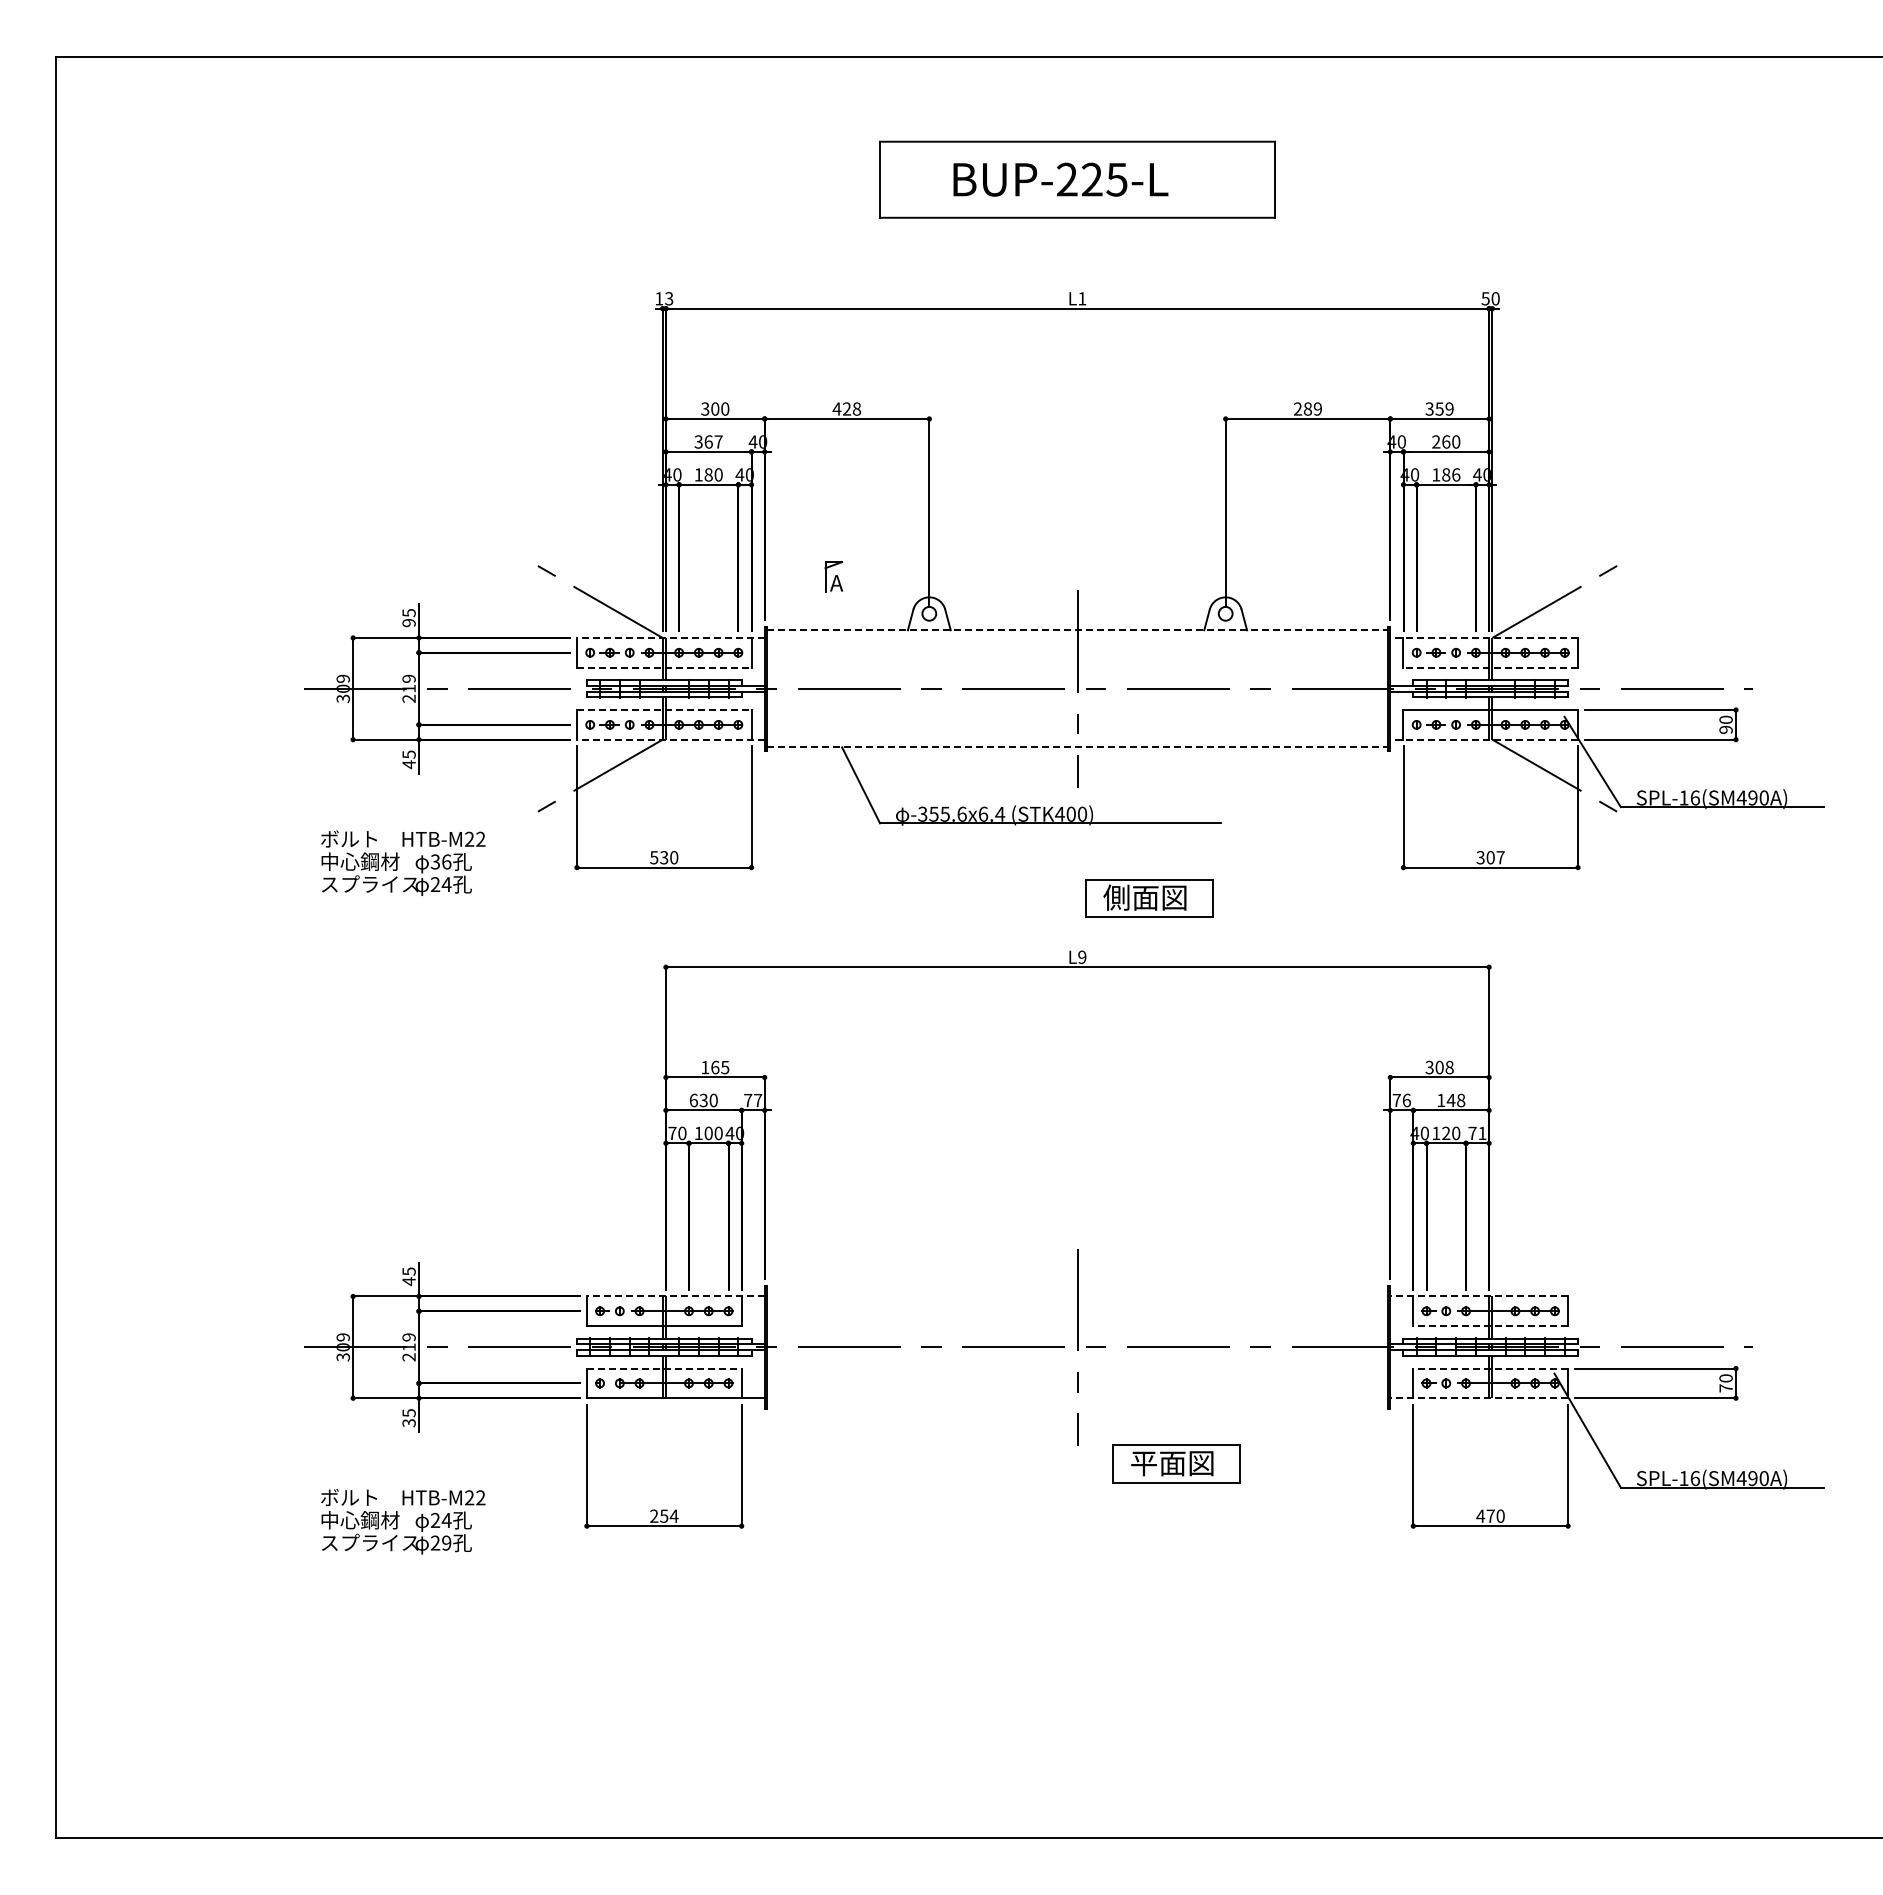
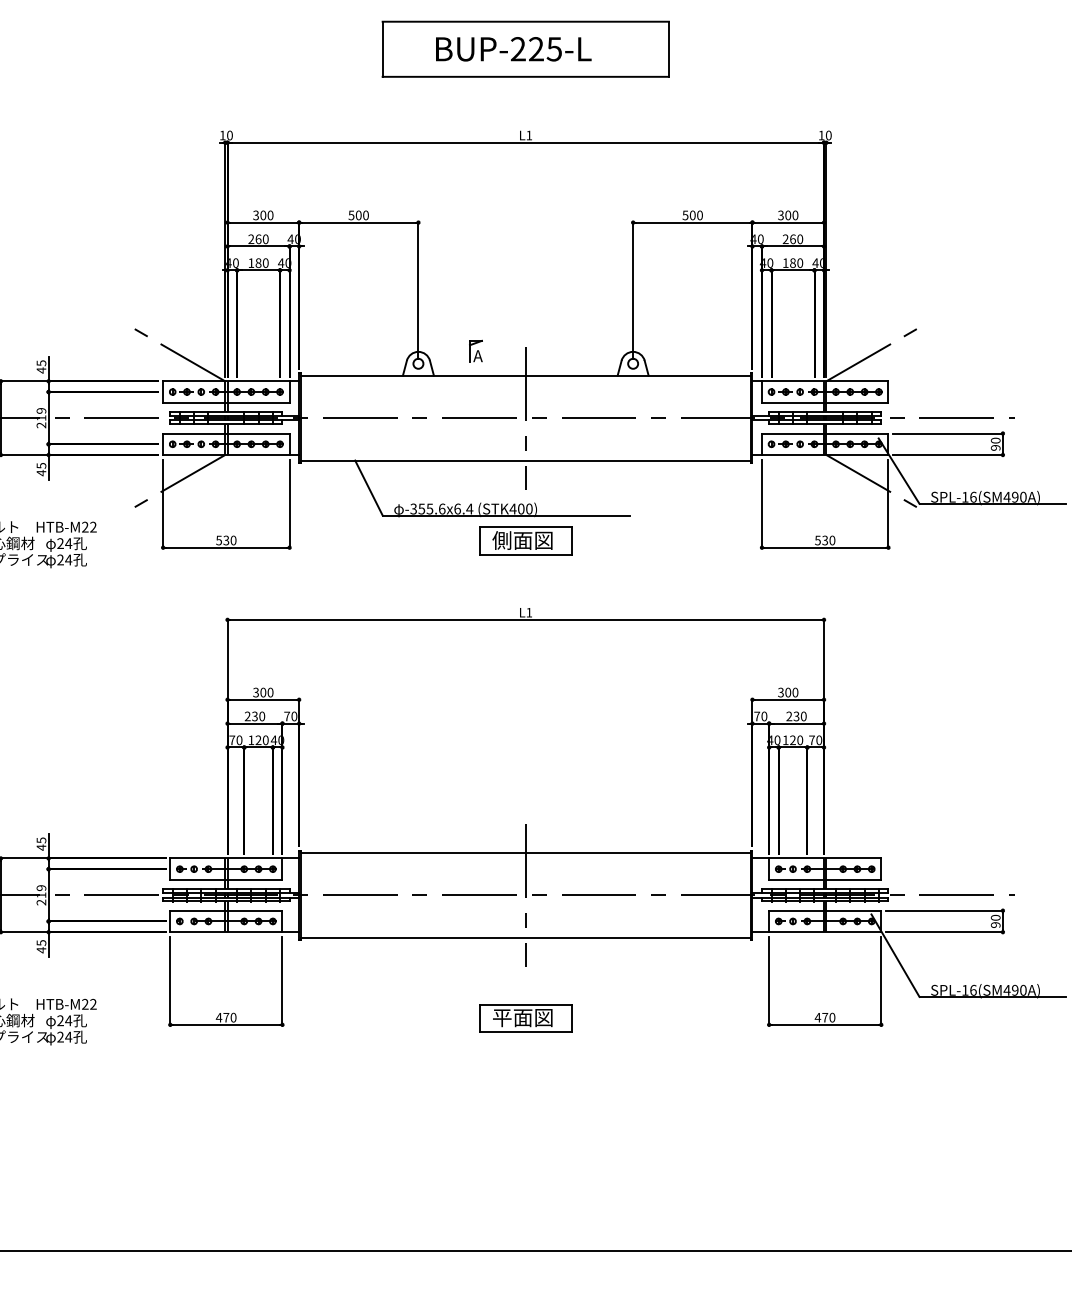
text: (669, 298) -> (230, 135), 13 -> 10
text: (1485, 298) -> (821, 135), 50 -> 10
text: (846, 408) -> (358, 215), 428 -> 500
text: (1307, 408) -> (692, 215), 289 -> 500
text: (1444, 408) -> (791, 215), 359 -> 300
text: (708, 441) -> (258, 238), 367 -> 260
text: (1456, 474) -> (800, 262), 186 -> 180
part: (833, 576) -> (475, 351), moved
text: (408, 622) -> (41, 370), 95 -> 45
line: (1077, 630) -> (525, 375), dashed -> solid
line: (670, 637) -> (230, 380), dashed -> solid
line: (1484, 637) -> (820, 380), dashed -> solid
line: (664, 667) -> (226, 402), dashed -> solid
line: (1490, 667) -> (825, 402), dashed -> solid
line: (664, 710) -> (226, 433), dashed -> solid
line: (670, 739) -> (230, 454), dashed -> solid
line: (1484, 739) -> (820, 454), dashed -> solid
line: (1077, 747) -> (525, 460), dashed -> solid
text: (1490, 857) -> (825, 540), 307 -> 530
text: (440, 861) -> (64, 543), 36 -> 24
part: (1149, 898) -> (525, 541), moved
text: (1082, 957) -> (529, 612), L9 -> L1
text: (715, 1067) -> (263, 692), 165 -> 300
text: (1449, 1067) -> (795, 692), 308 -> 300
text: (1406, 1099) -> (764, 715), 76 -> 70
text: (693, 1100) -> (247, 716), 630 -> 230
text: (758, 1100) -> (294, 716), 77 -> 70
text: (1451, 1100) -> (796, 716), 148 -> 230
text: (708, 1133) -> (258, 740), 100 -> 120
text: (1482, 1133) -> (819, 740), 71 -> 70
line: (1077, 1288) -> (525, 852), added
line: (675, 1296) -> (234, 858), dashed -> solid
line: (1479, 1296) -> (817, 858), dashed -> solid
line: (1490, 1326) -> (825, 880), dashed -> solid
line: (664, 1368) -> (226, 910), dashed -> solid
line: (1490, 1368) -> (825, 910), dashed -> solid
text: (1725, 1388) -> (995, 925), 70 -> 90
line: (1479, 1398) -> (817, 932), dashed -> solid
line: (1077, 1405) -> (525, 937), added
text: (408, 1422) -> (41, 949), 35 -> 45
part: (1176, 1463) -> (525, 1017), moved
text: (663, 1515) -> (225, 1017), 254 -> 470
text: (446, 1542) -> (68, 1036), 29 -> 24

